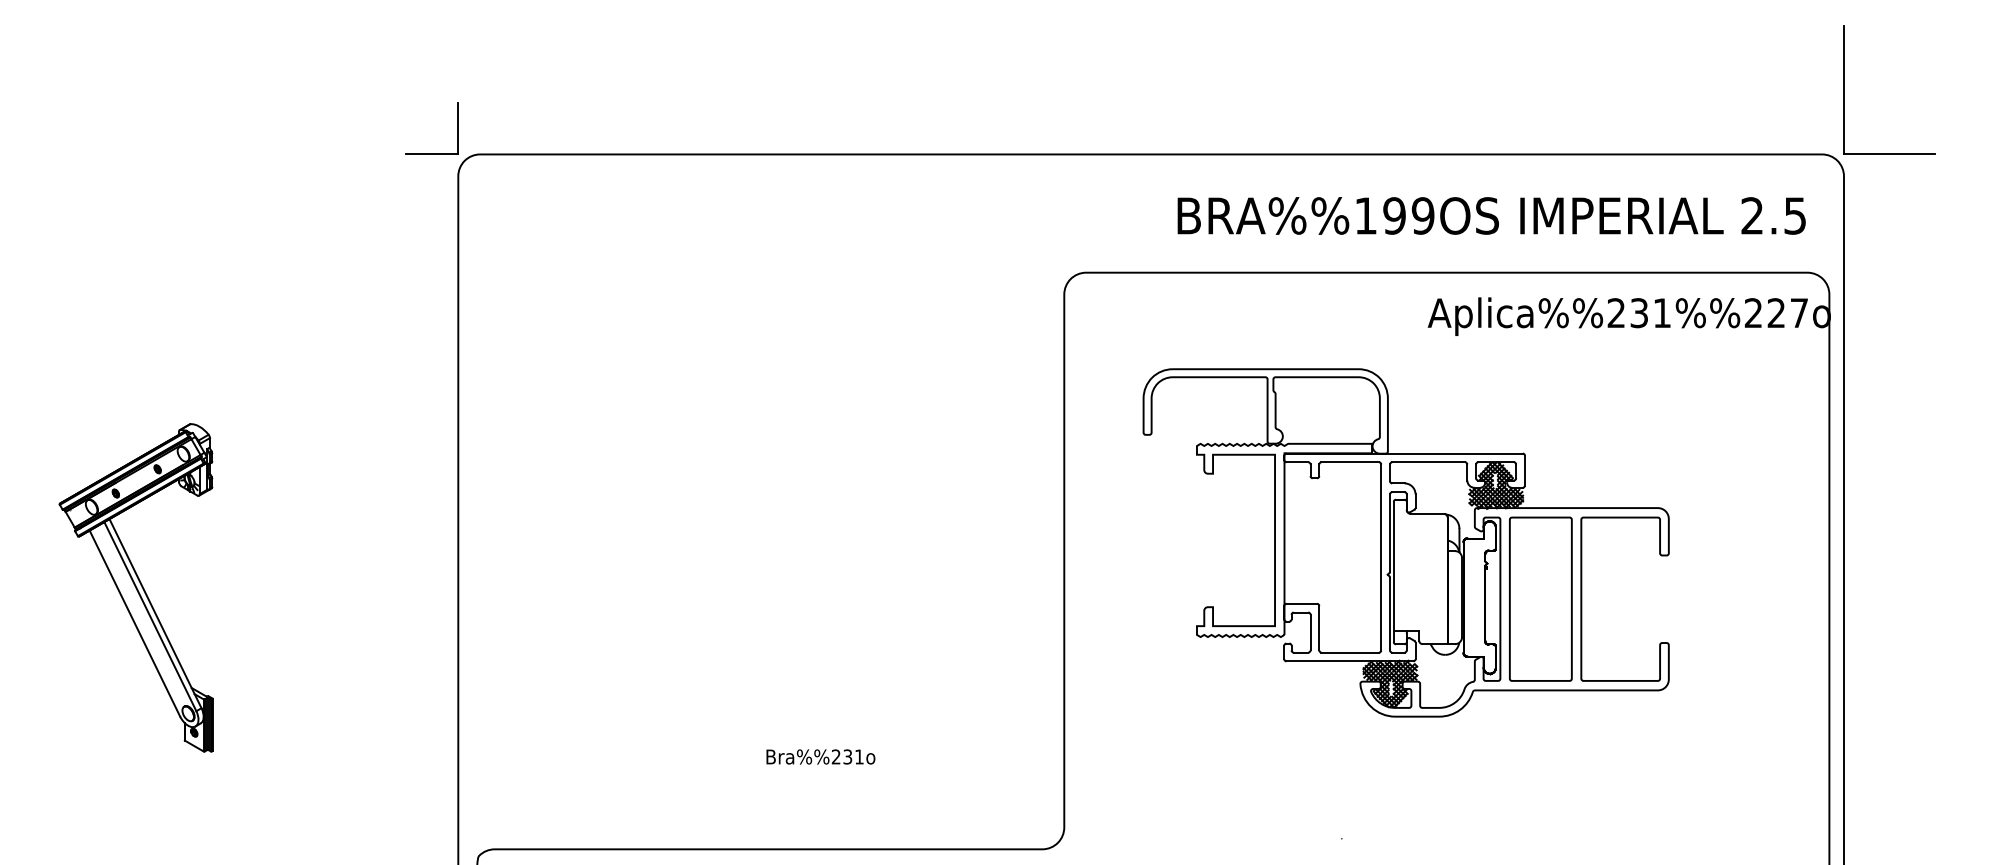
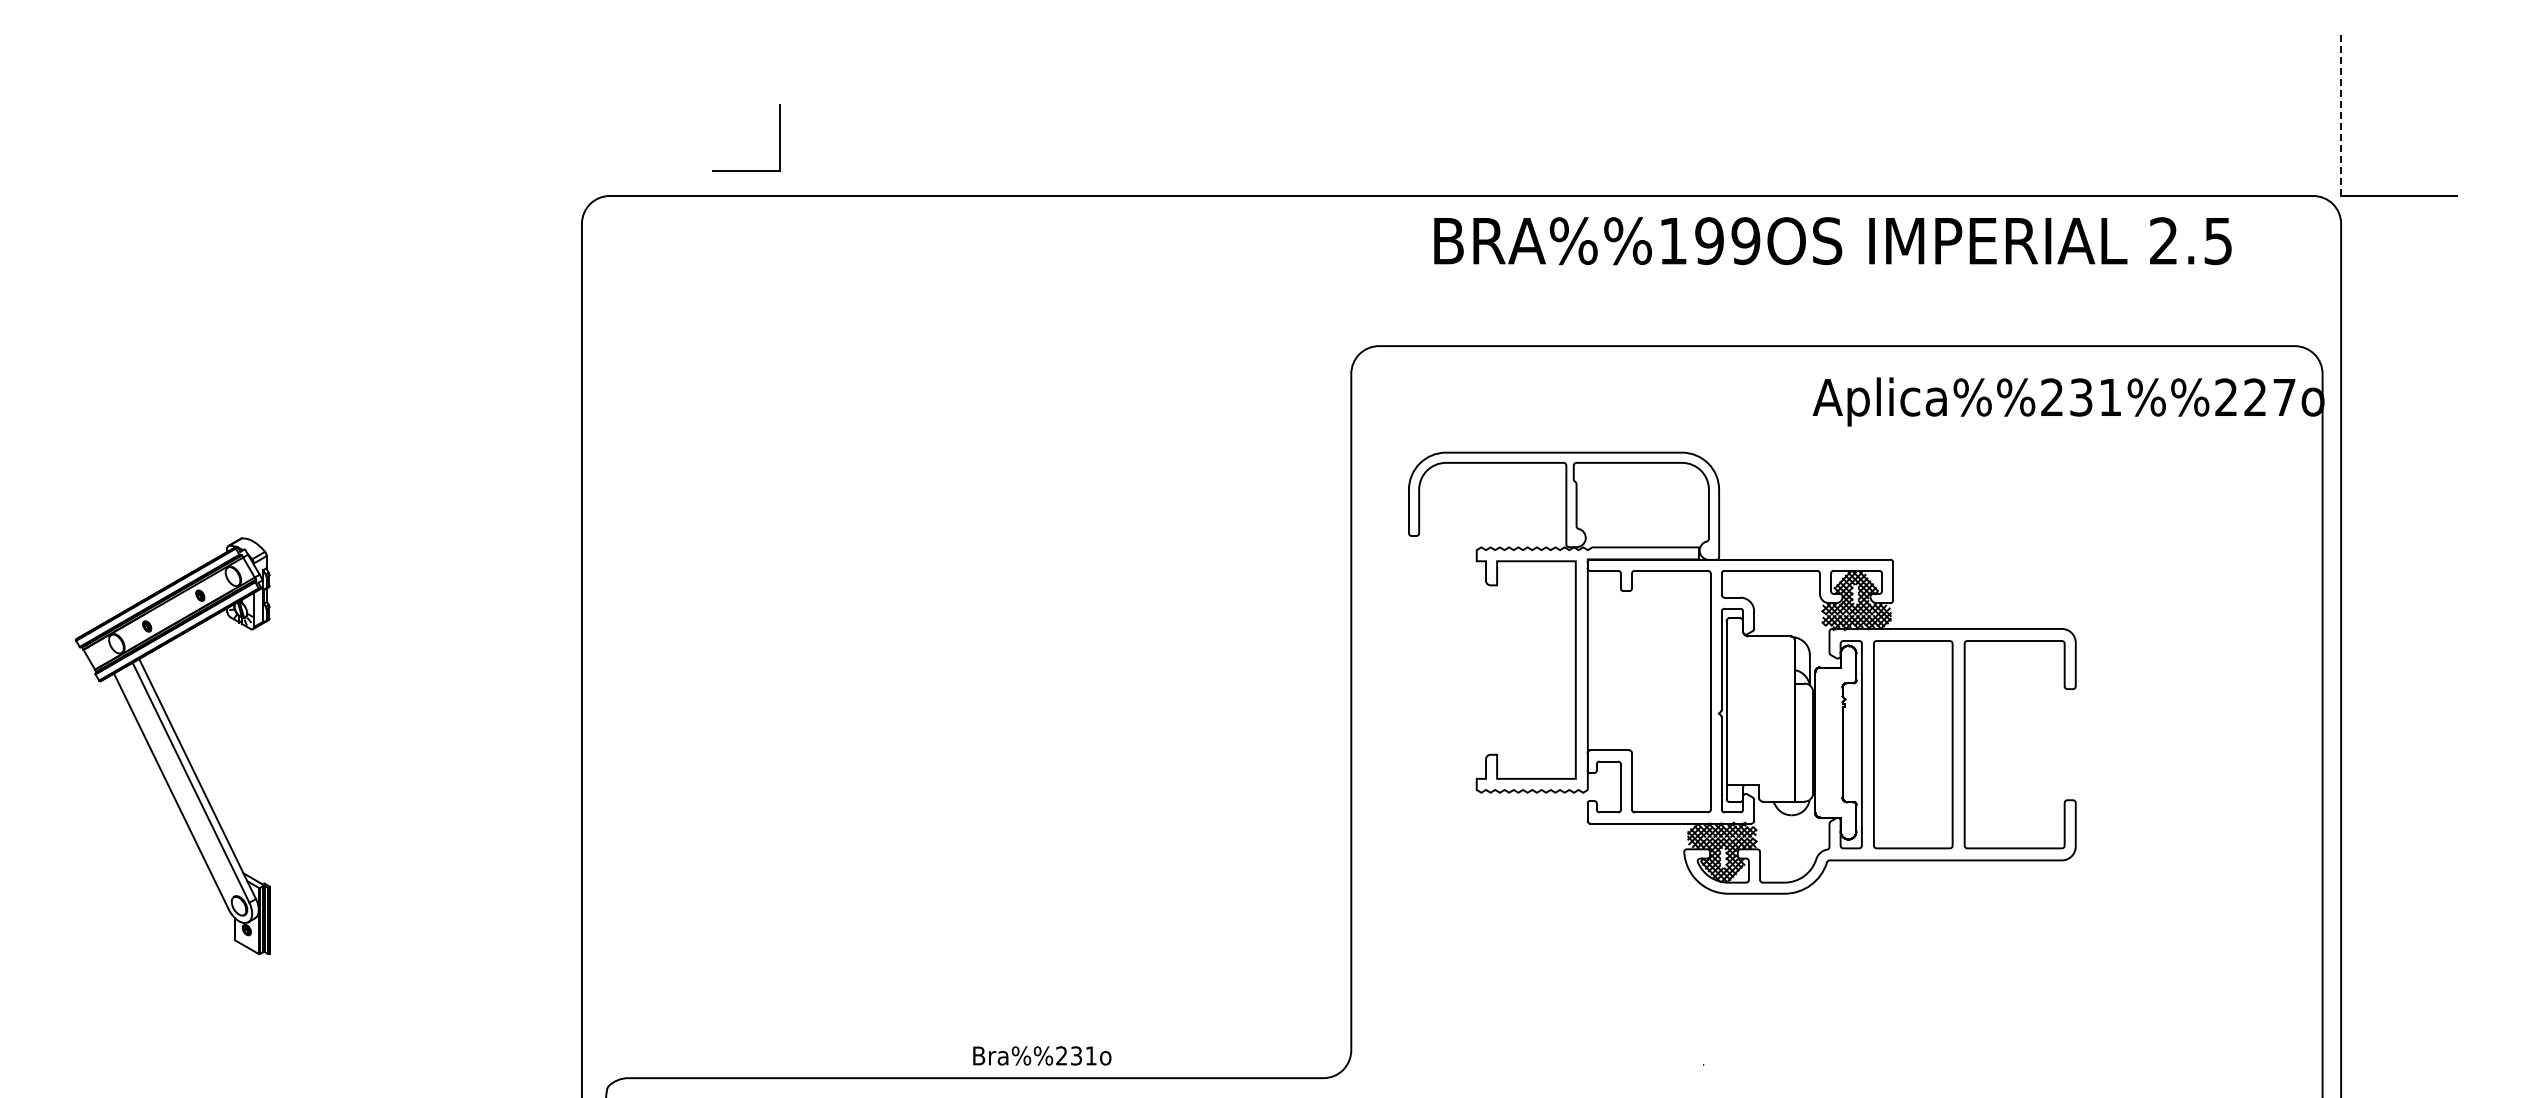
line: (1844, 90) -> (2341, 114), solid -> dashed
part: (457, 128) -> (779, 137), moved
text: (1491, 216) -> (1832, 241), moved
part: (1406, 542) -> (1742, 672), moved
text: (821, 756) -> (1042, 1055), moved

